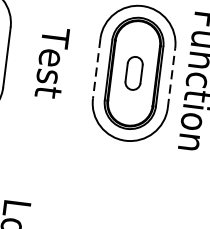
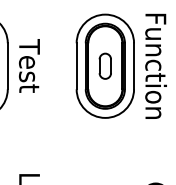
text: (52, 62) -> (29, 65), moved
line: (96, 69) -> (76, 66), dashed -> solid
line: (172, 78) -> (134, 66), dashed -> solid

